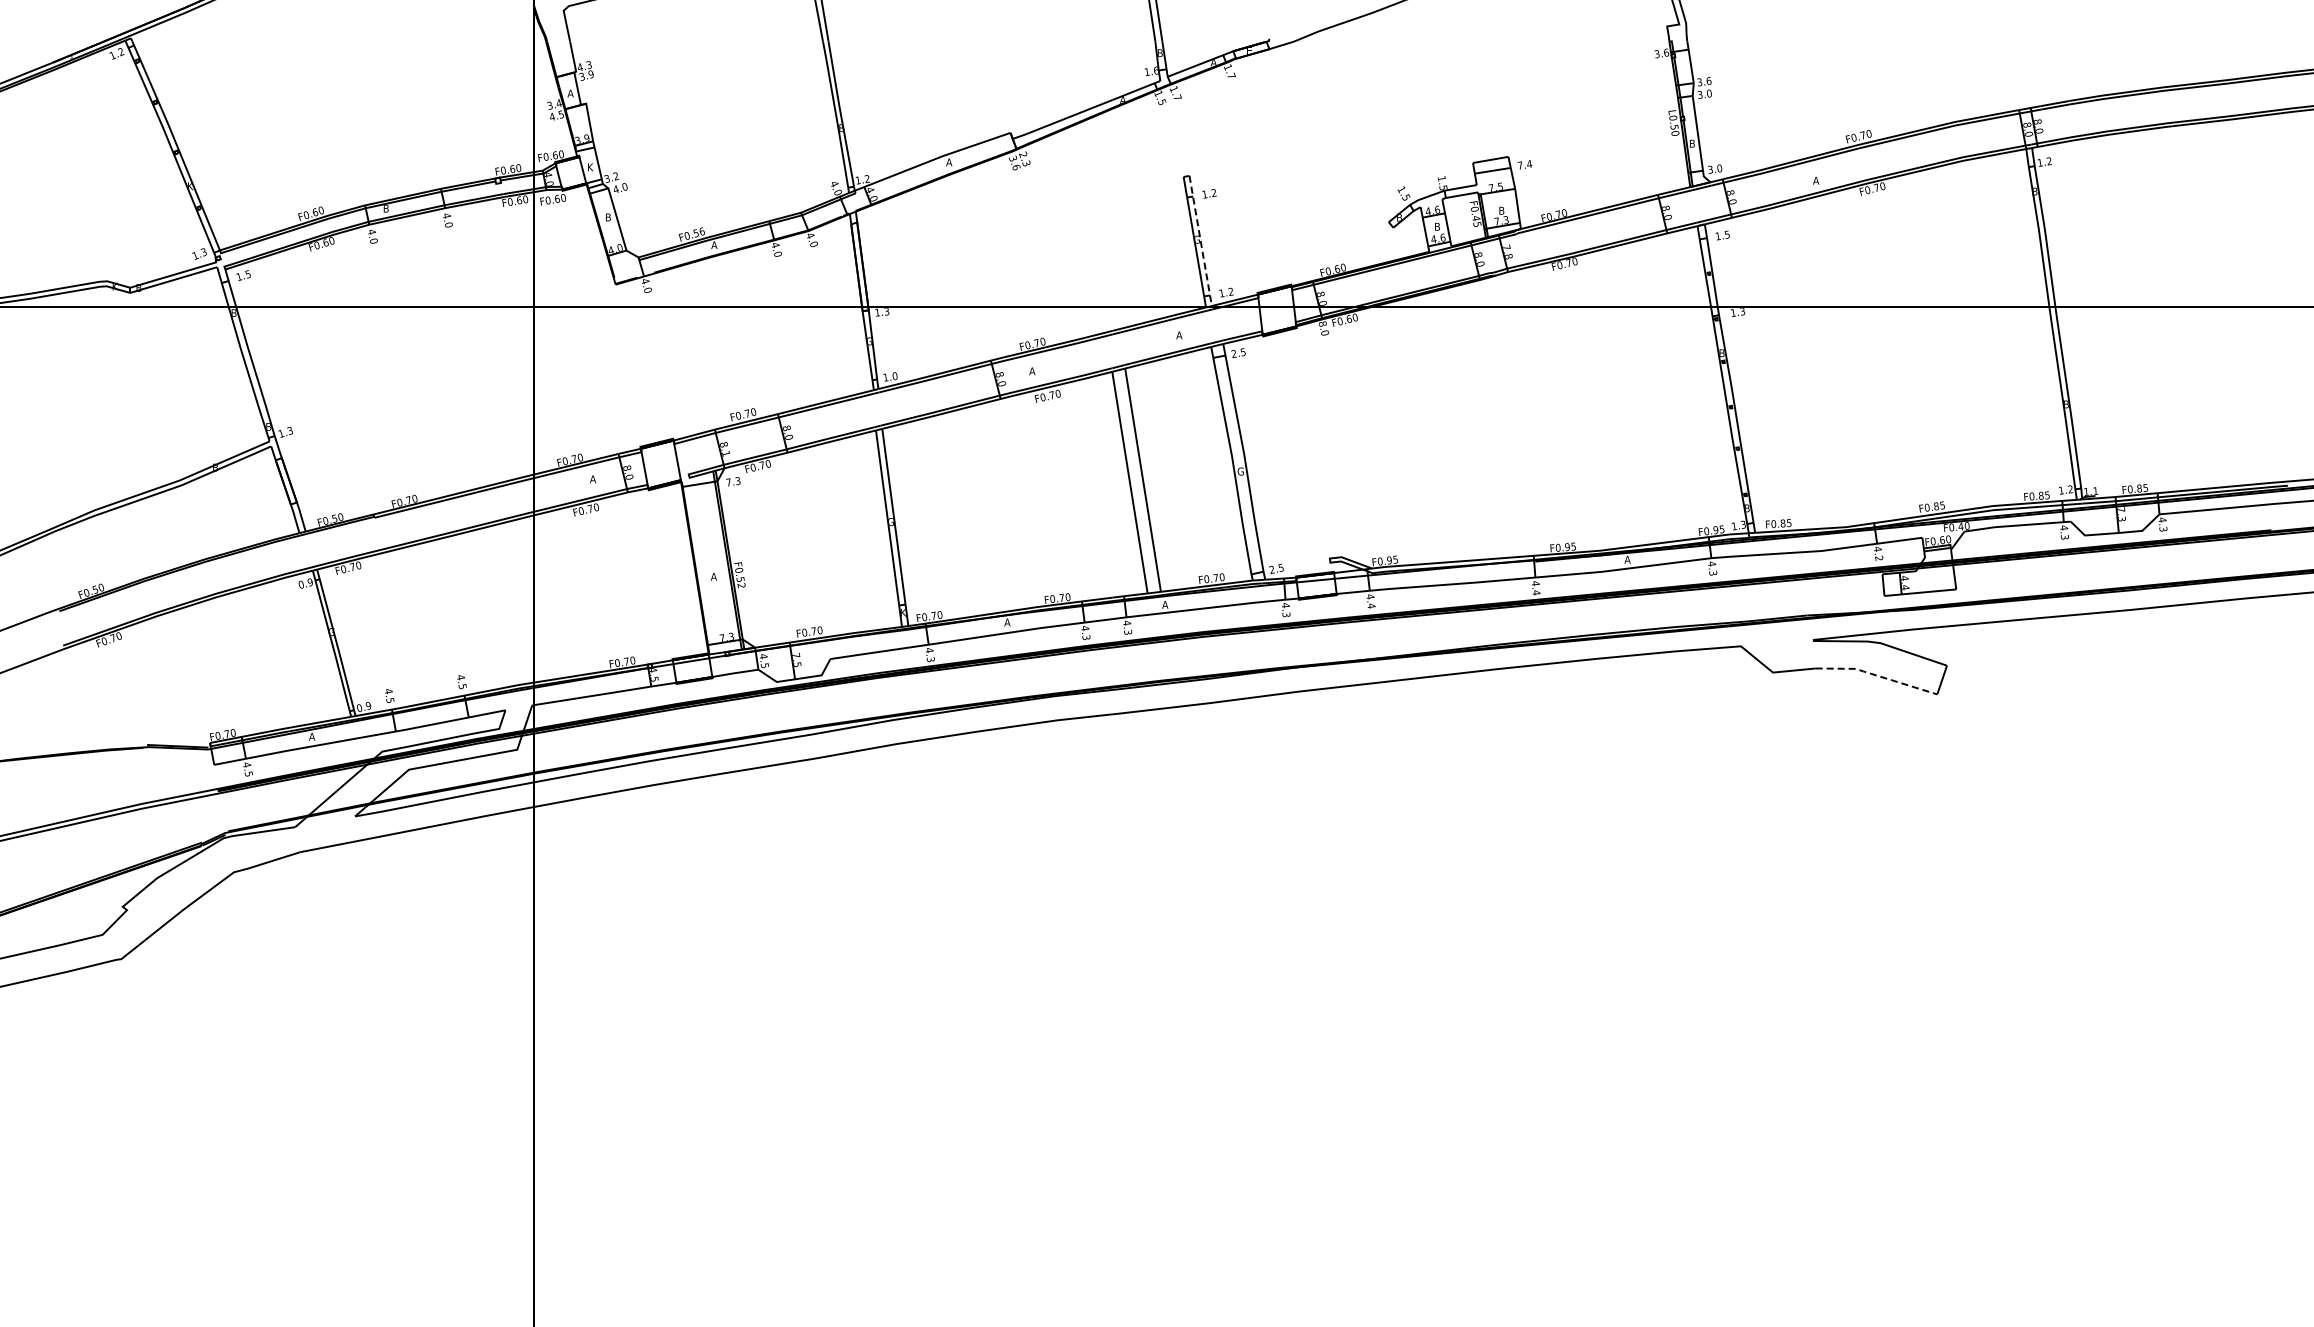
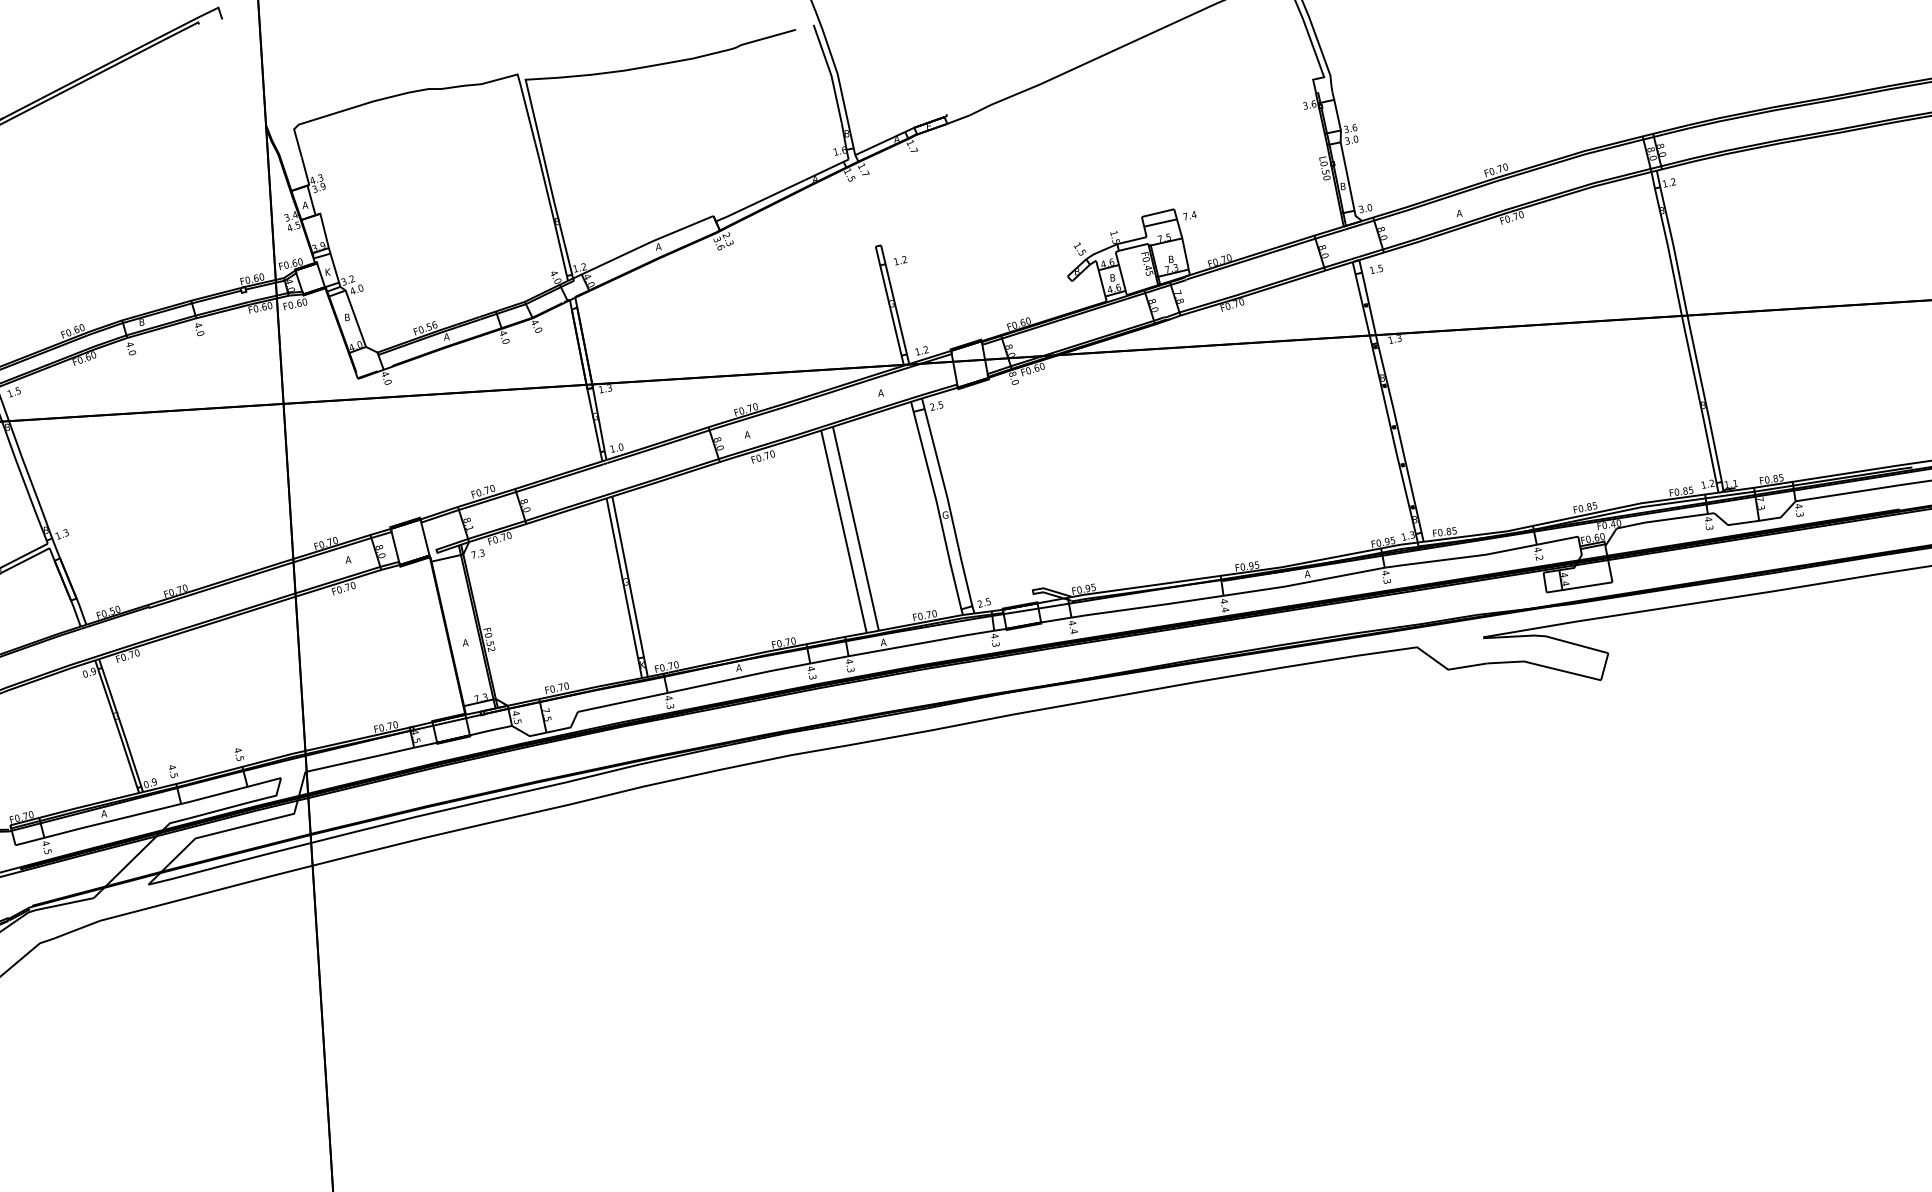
line: (1200, 241) -> (895, 305), dashed -> solid
line: (1875, 675) -> (1542, 666), dashed -> solid

